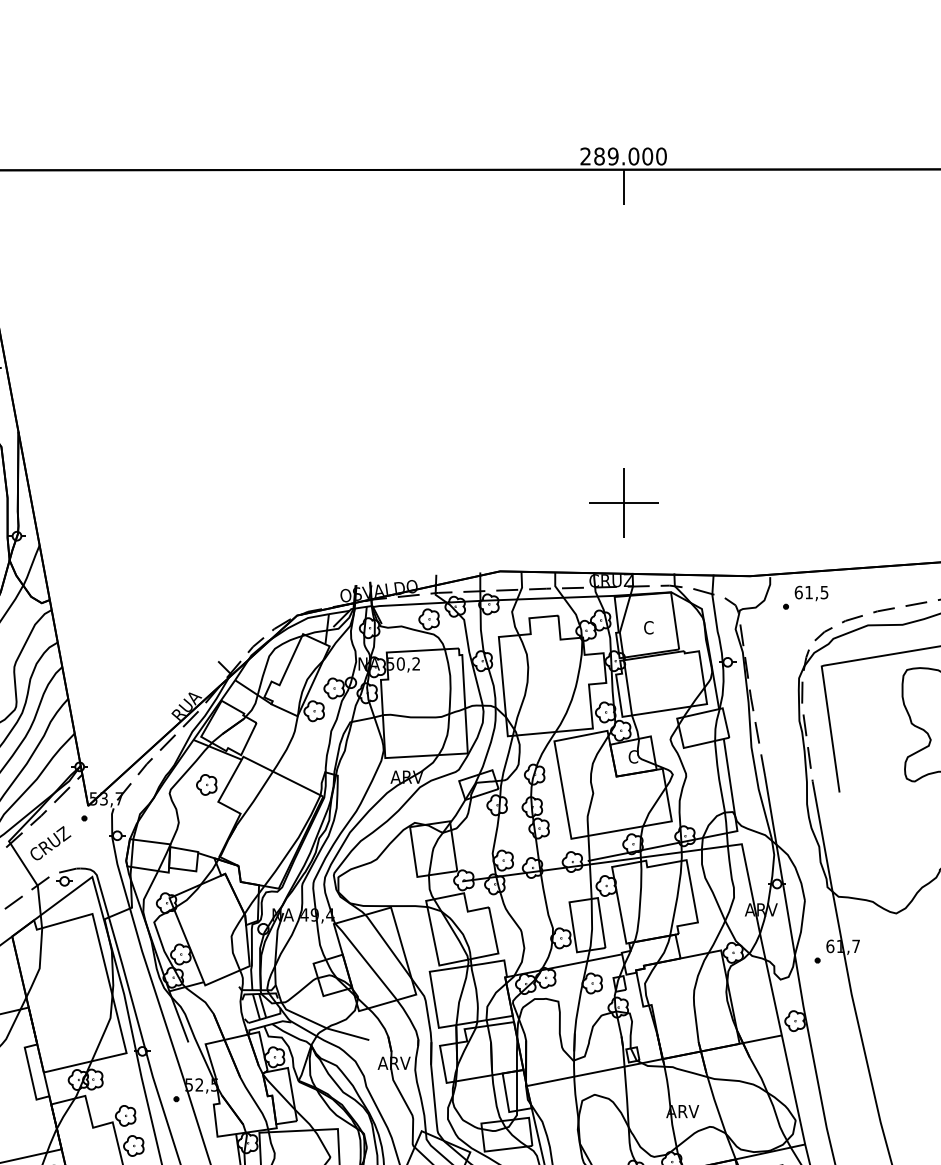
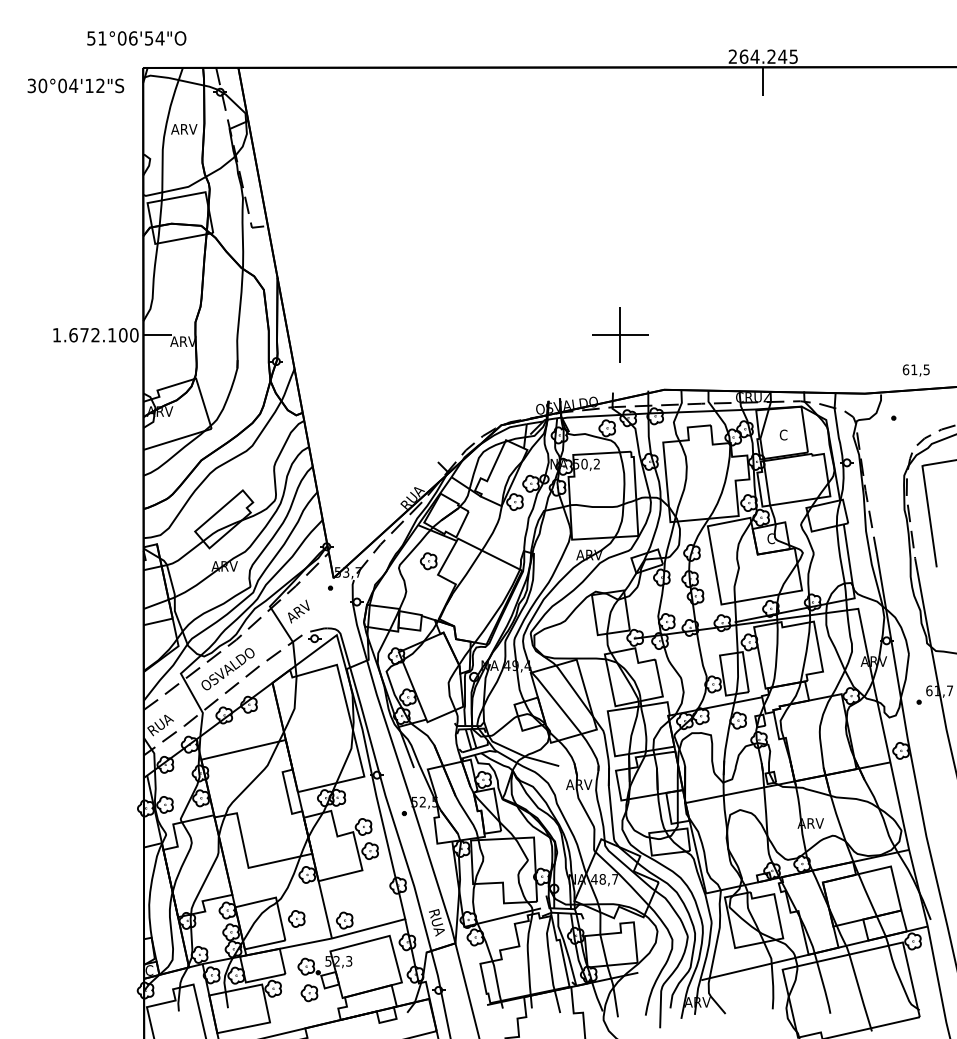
text: (629, 156) -> (768, 56), 289.000 -> 264.245
part: (623, 502) -> (620, 334), moved
text: (810, 593) -> (915, 370), moved
text: (50, 843) -> (303, 608), CRUZ -> ARV

